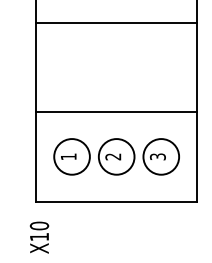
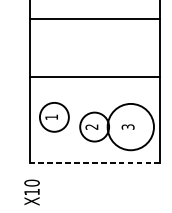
line: (116, 112) -> (94, 77), moved
part: (71, 156) -> (53, 117), moved
circle: (161, 156) -> (131, 126), size x1.6
line: (117, 201) -> (95, 163), solid -> dashed

